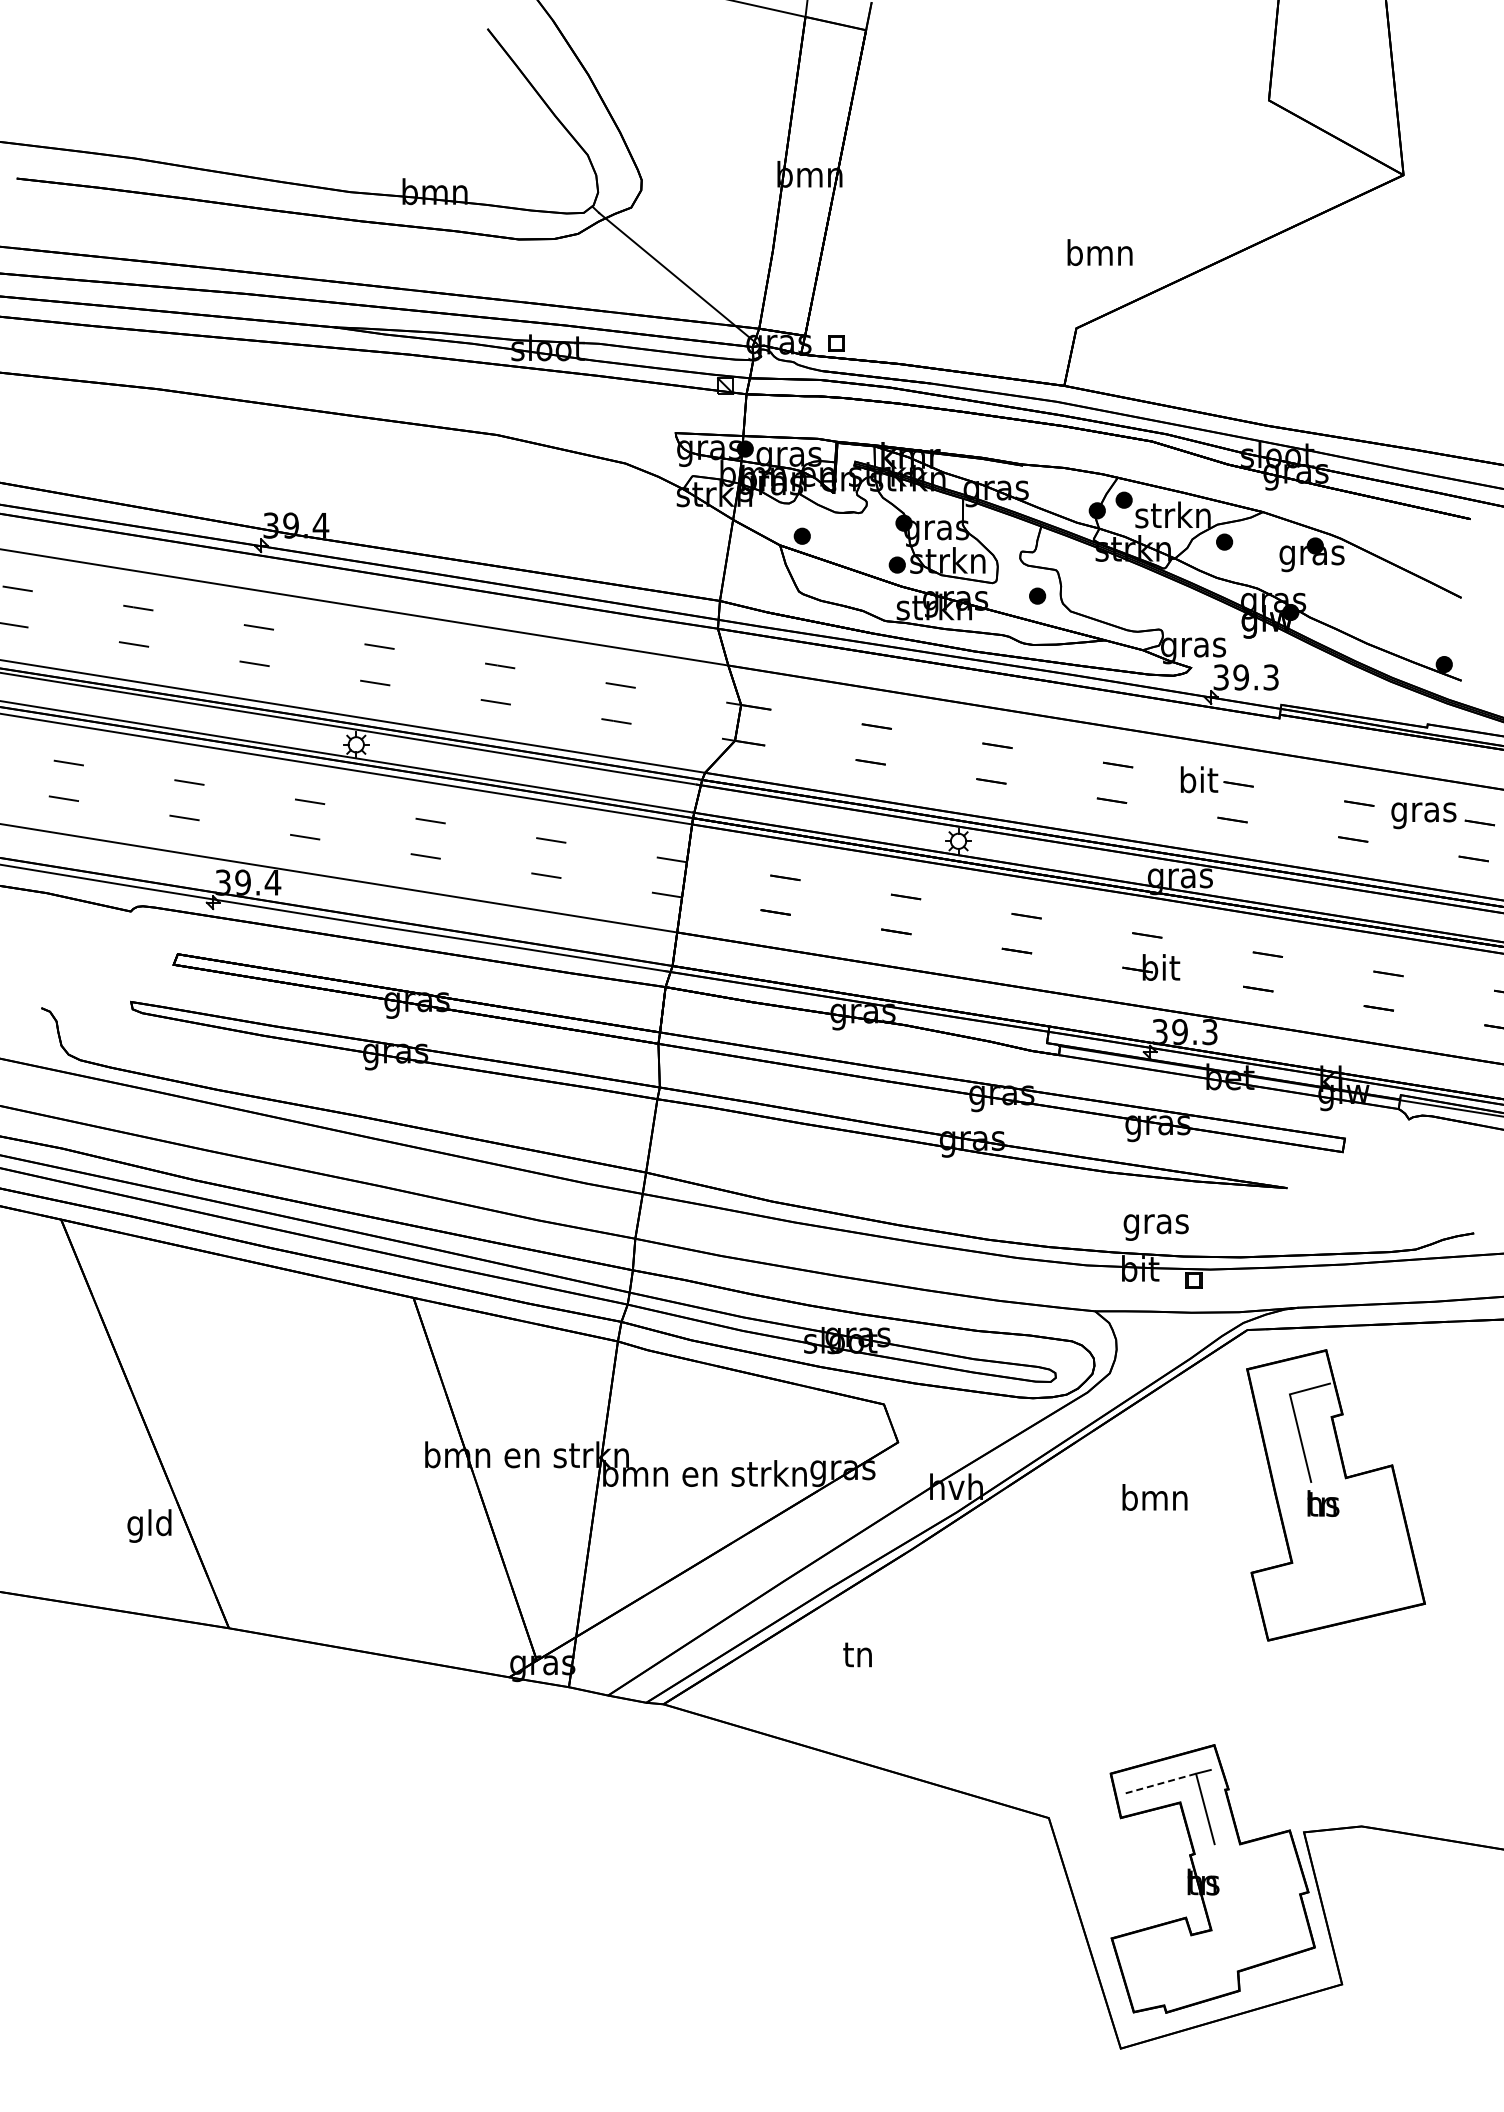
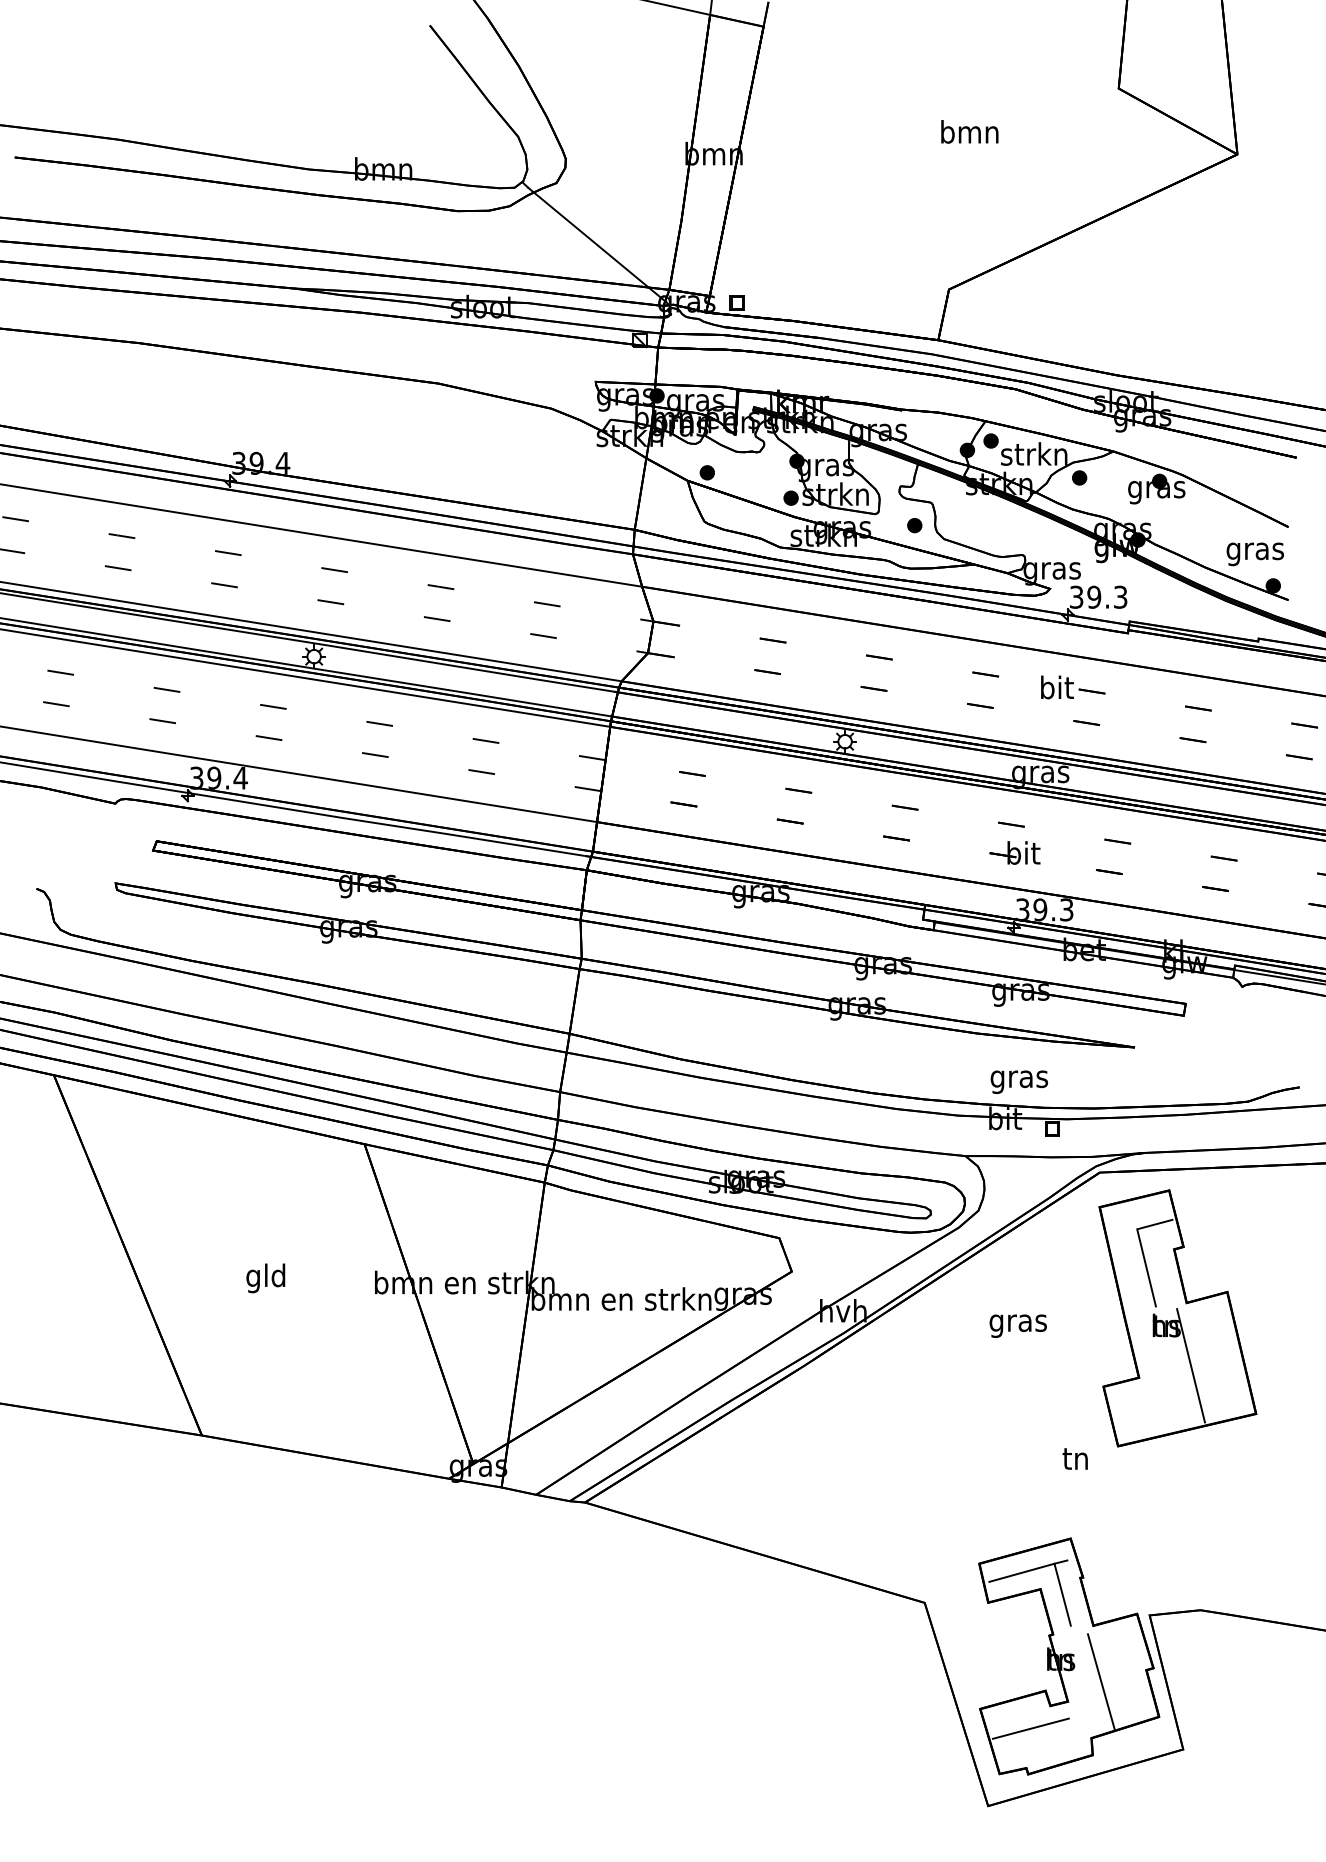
text: (1099, 252) -> (969, 131), moved
text: (1423, 815) -> (1254, 554), moved
text: (1154, 1500) -> (1017, 1322), bmn -> gras
text: (149, 1525) -> (265, 1277), moved
line: (1350, 1548) -> (1190, 1365), added
text: (857, 1654) -> (1075, 1458), moved
line: (1158, 1784) -> (1021, 1573), dashed -> solid
line: (1249, 1907) -> (1101, 1681), added
line: (1169, 1960) -> (1031, 1728), added

